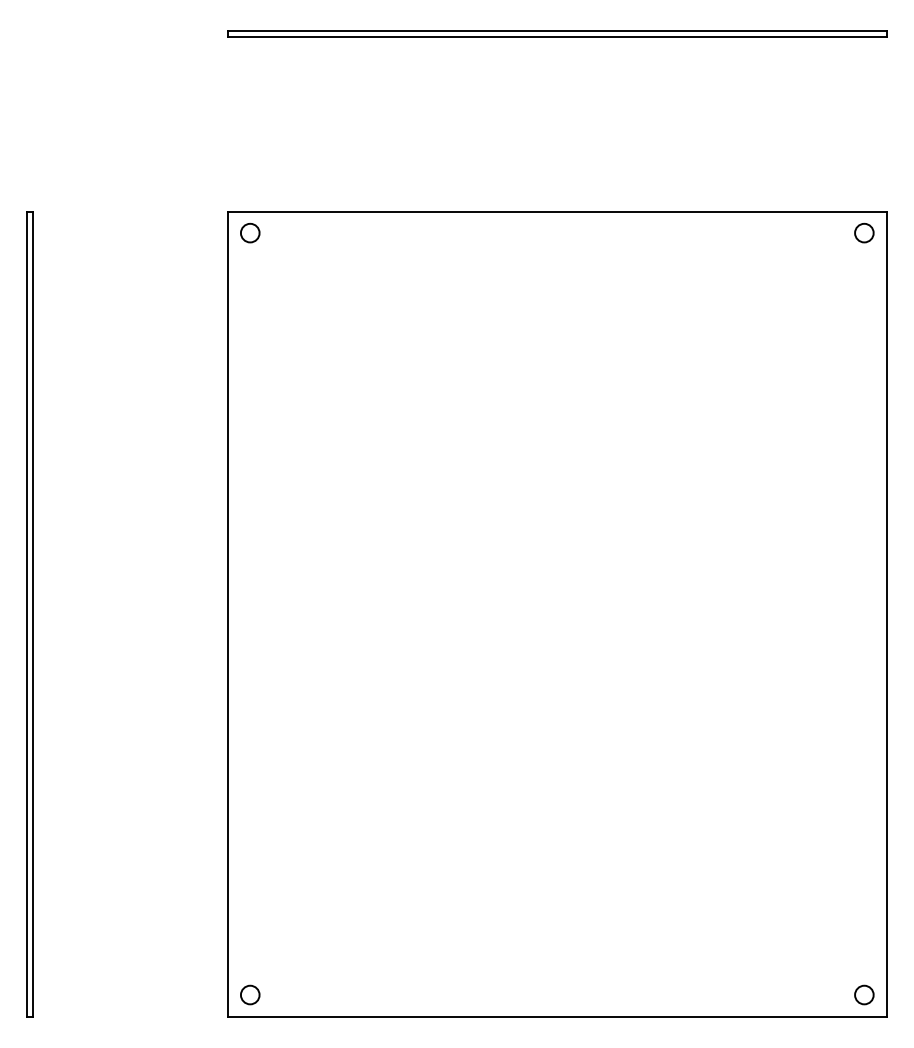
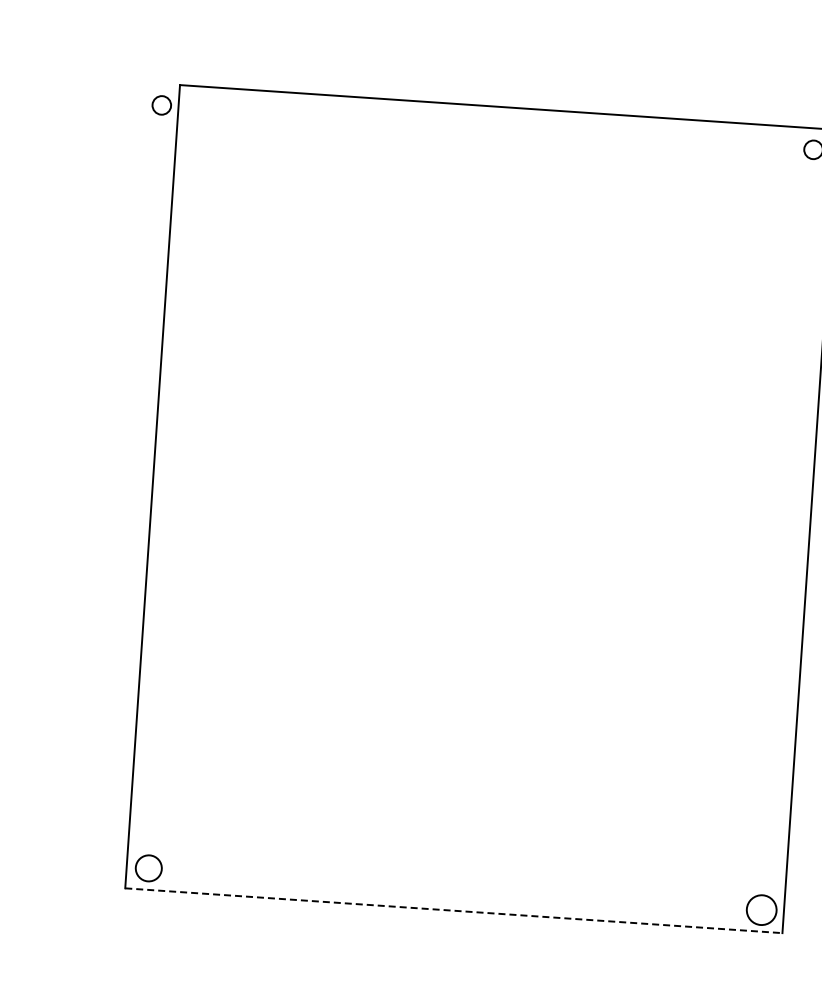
circle: (250, 232) -> (162, 104), moved
circle: (250, 994) -> (149, 867), size x1.4
circle: (864, 994) -> (761, 909), size x1.6
line: (557, 1016) -> (454, 910), solid -> dashed

